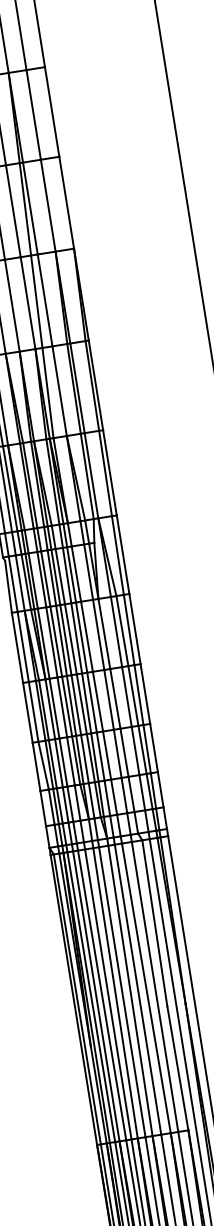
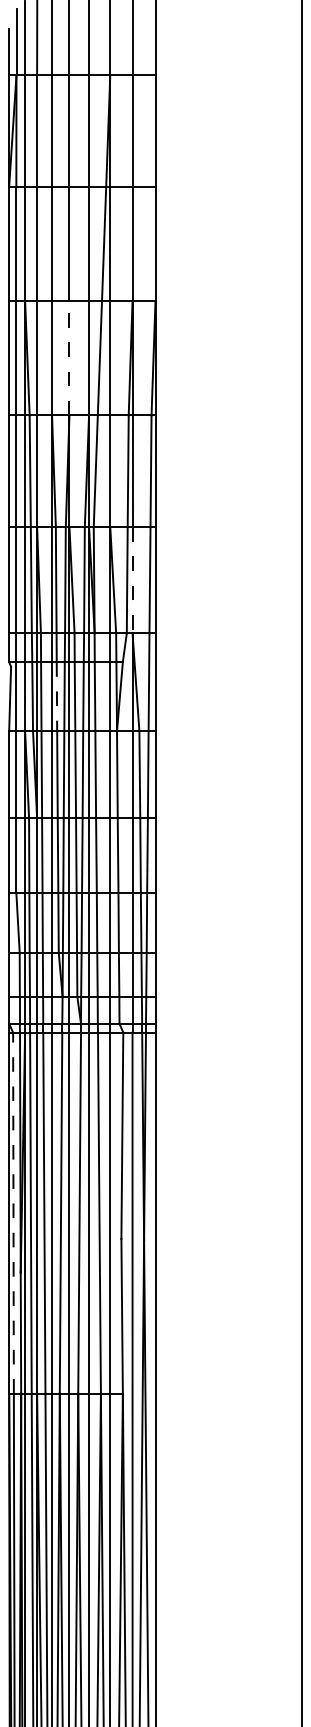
line: (12, 305) -> (69, 357), solid -> dashed
line: (91, 476) -> (132, 580), solid -> dashed
line: (45, 579) -> (56, 697), solid -> dashed
line: (77, 999) -> (13, 1213), solid -> dashed

